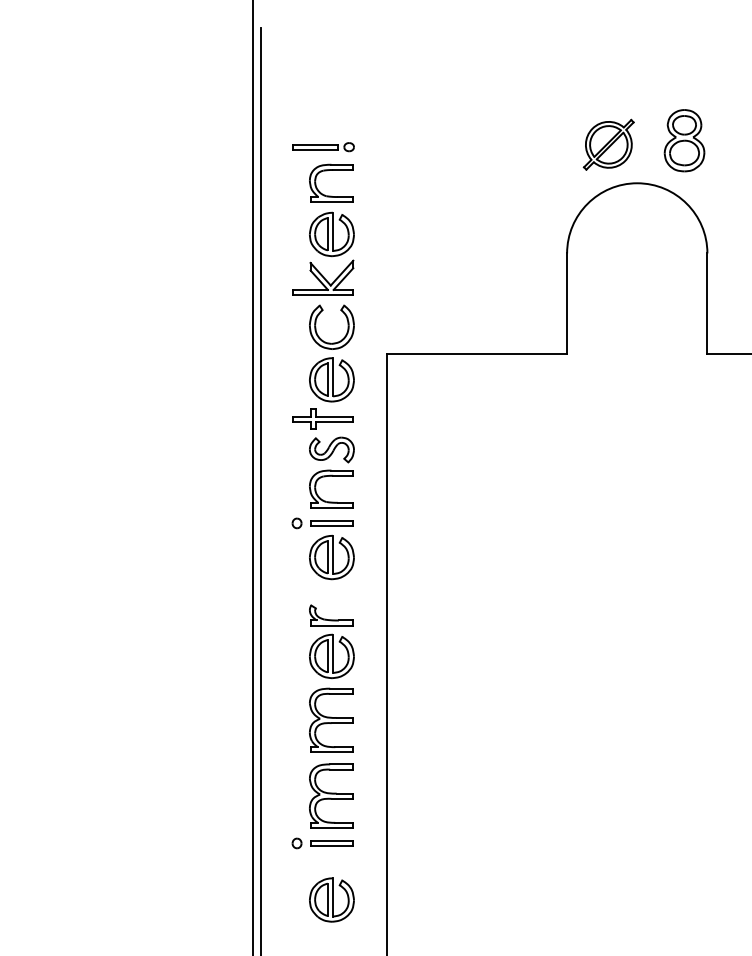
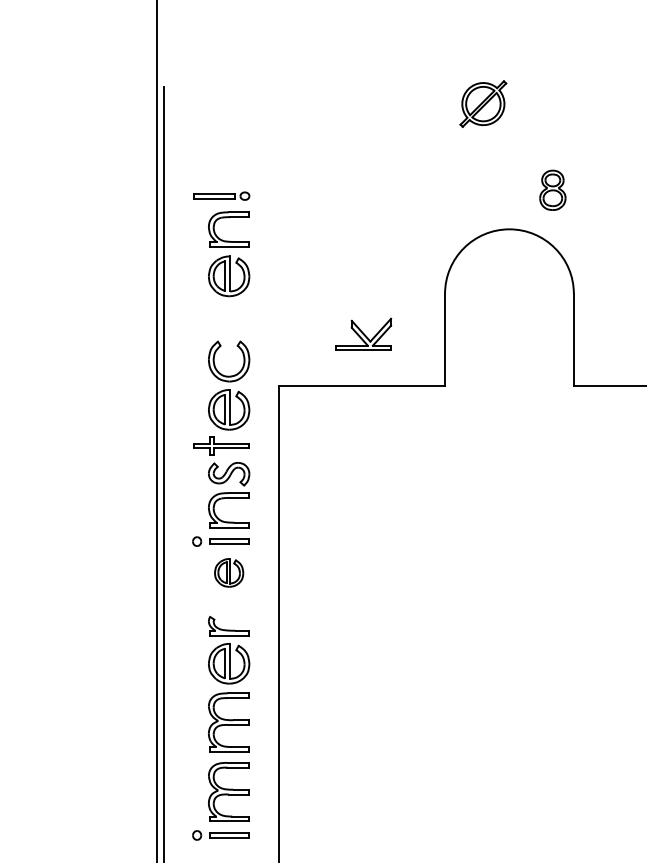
part: (684, 140) -> (552, 190), size x0.7
part: (608, 144) -> (483, 103), moved
part: (323, 277) -> (363, 334), moved
part: (331, 557) -> (228, 572), size x0.7

